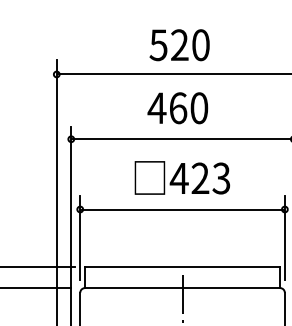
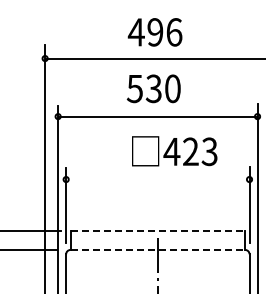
text: (178, 45) -> (154, 32), 520 -> 496
text: (166, 107) -> (143, 88), 460 -> 530
text: (182, 178) -> (174, 151), moved
line: (182, 209) -> (157, 179), removed
line: (183, 267) -> (158, 231), solid -> dashed
line: (183, 287) -> (158, 249), solid -> dashed

